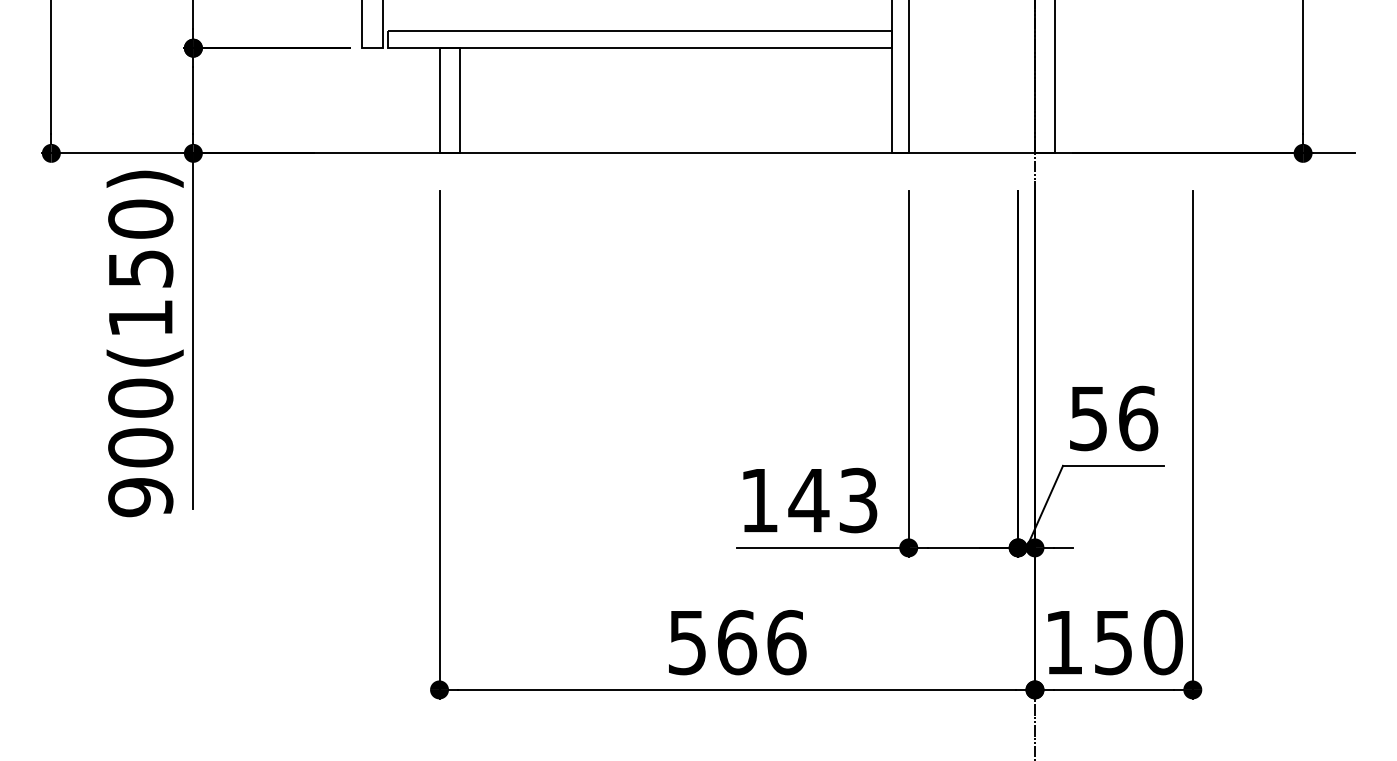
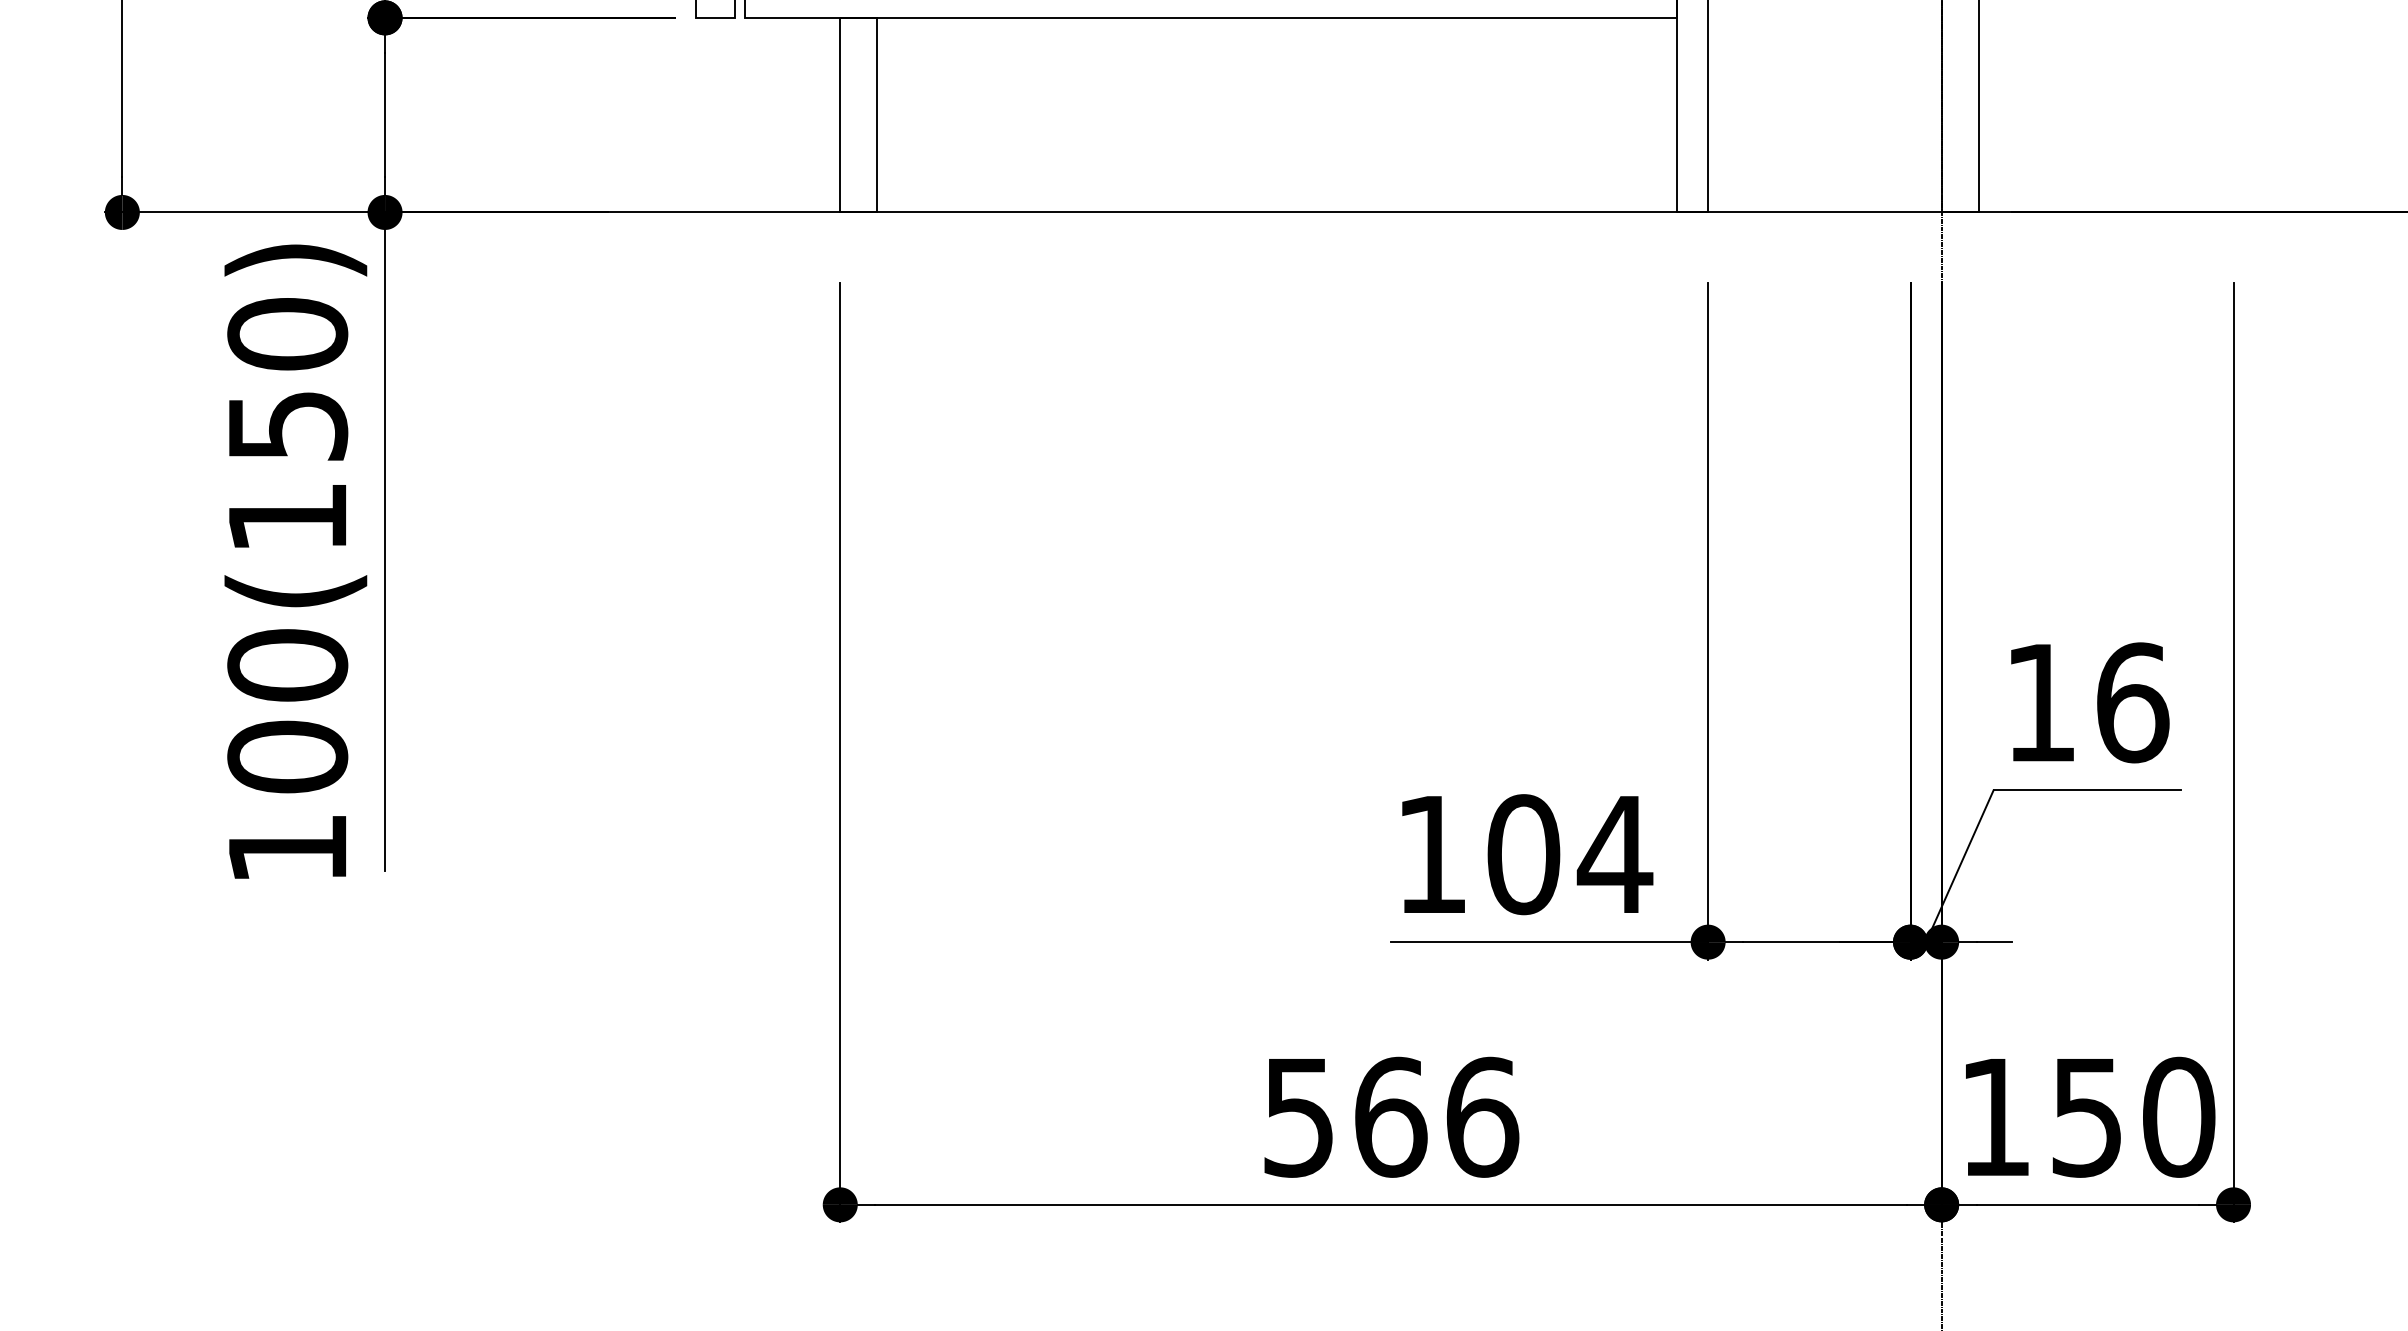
text: (1088, 419) -> (2040, 704), 56 -> 16
text: (140, 497) -> (287, 848), 900(150) -> 100(150)
text: (833, 500) -> (1568, 854), 143 -> 104

